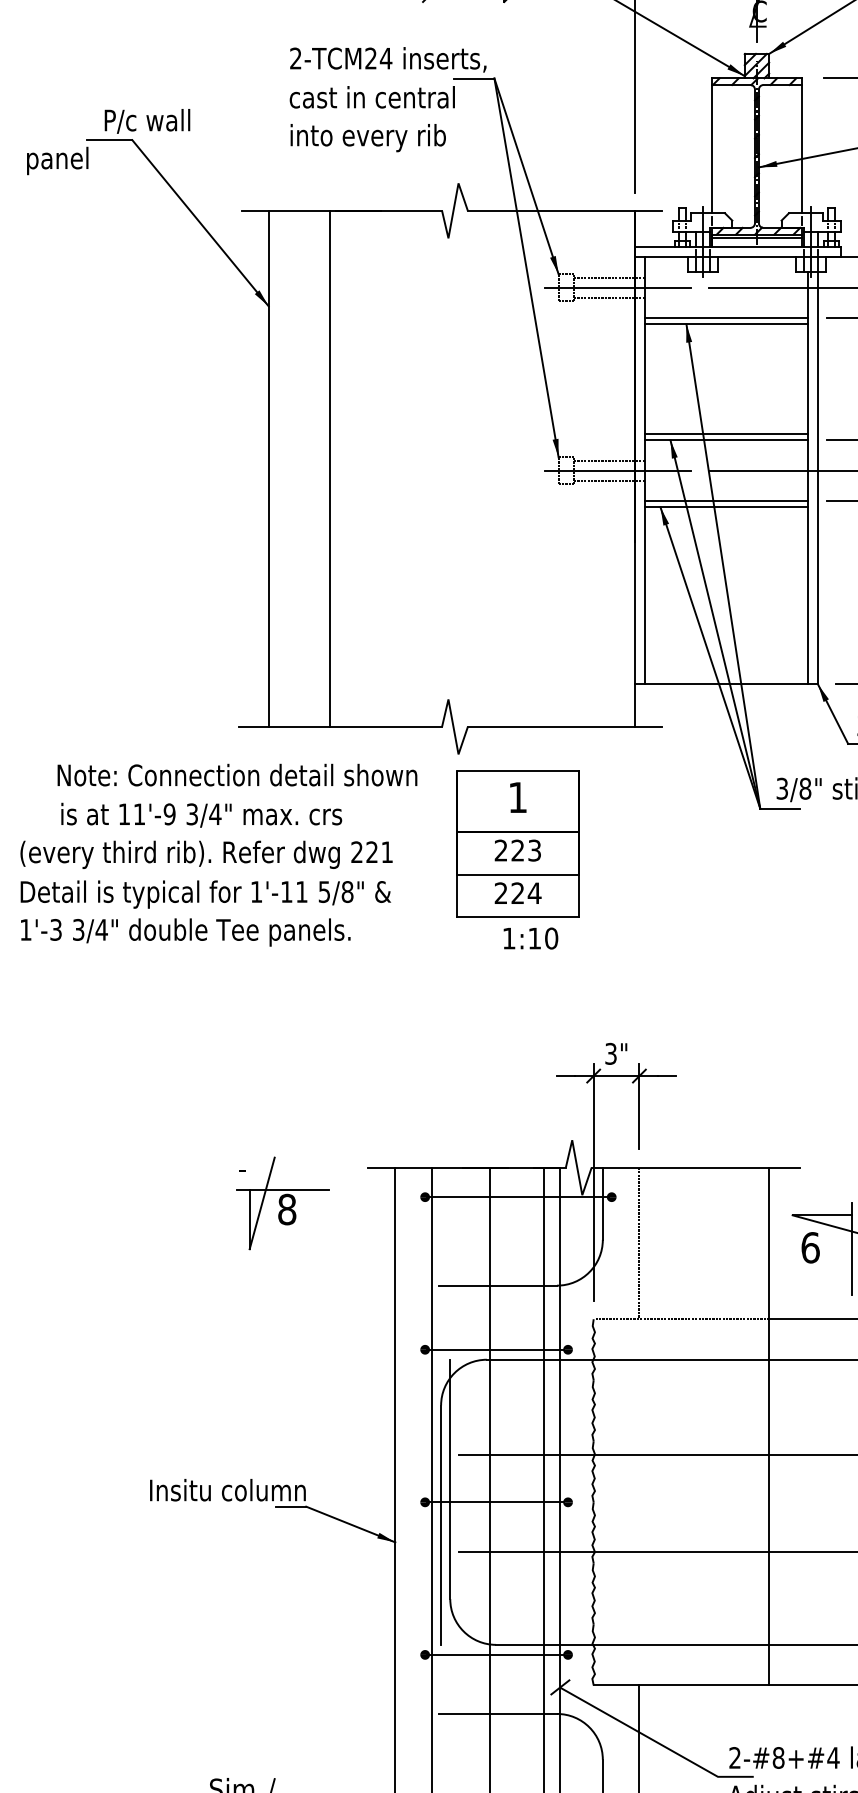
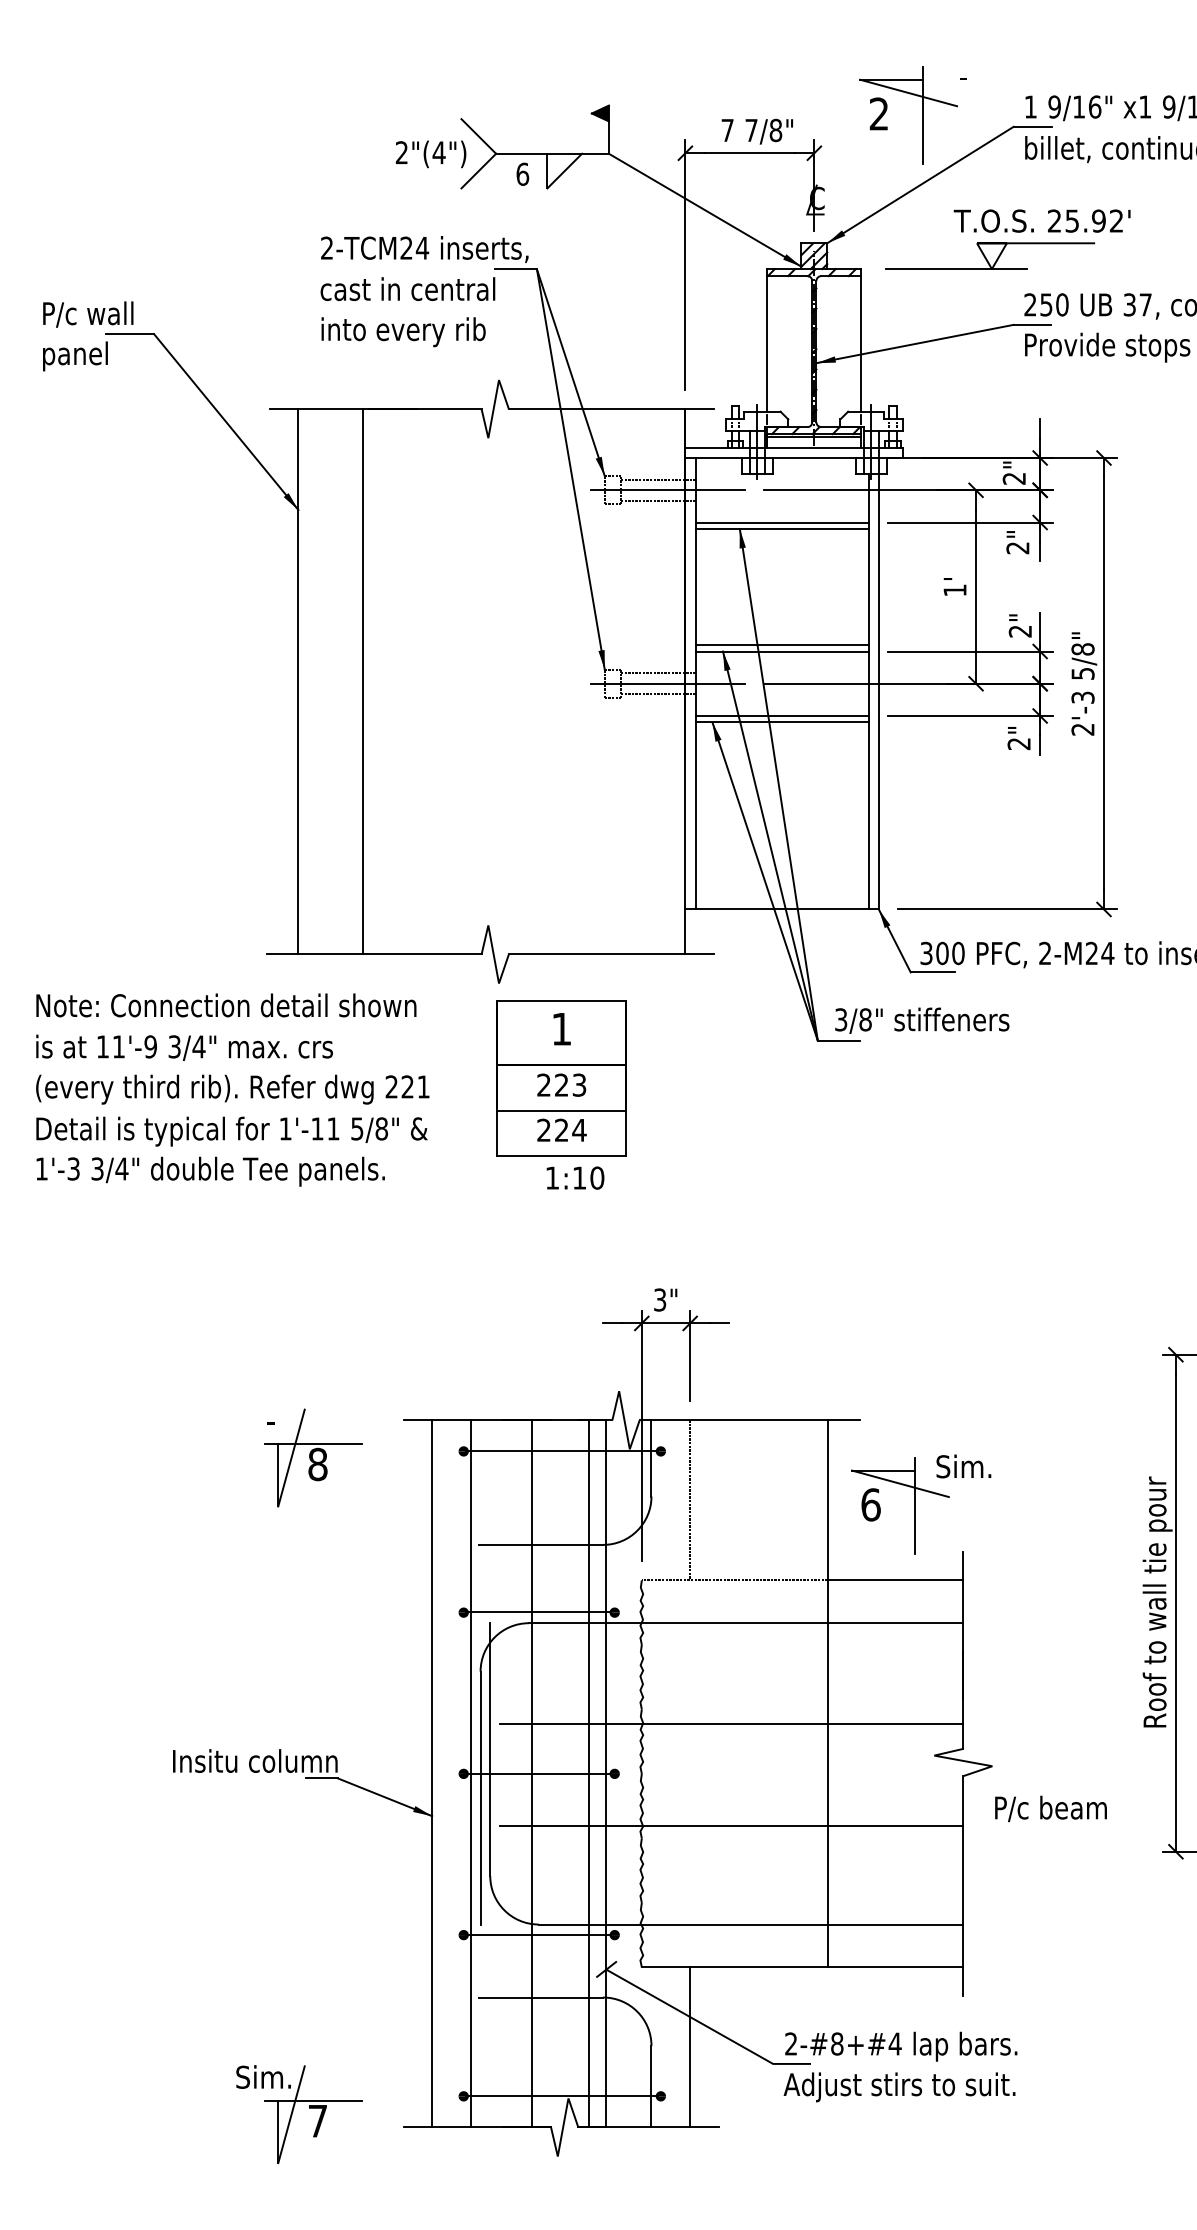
text: (147, 121) -> (88, 314), moved
text: (237, 775) -> (226, 1005), moved
text: (201, 814) -> (184, 1047), moved

